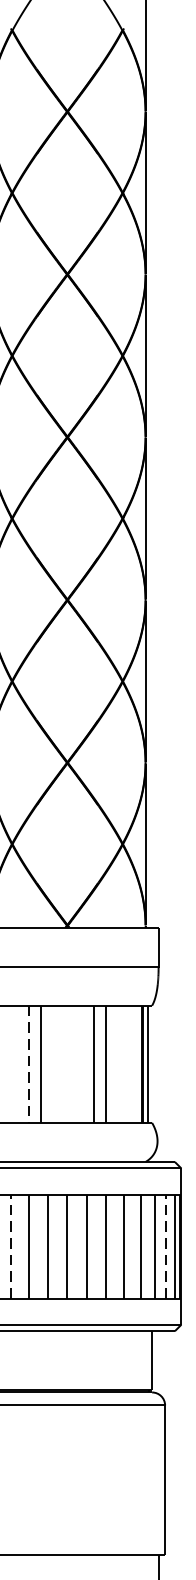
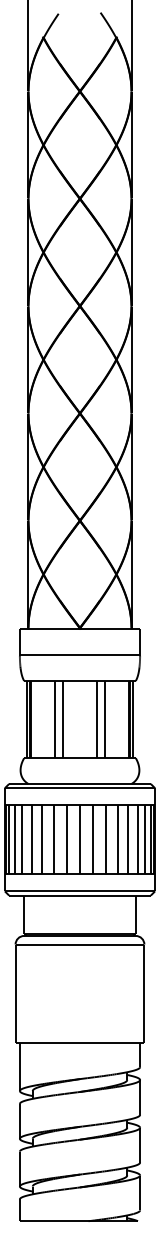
line: (28, 1064) -> (54, 719), dashed -> solid
line: (10, 1246) -> (42, 839), dashed -> solid
line: (166, 1246) -> (145, 839), dashed -> solid

